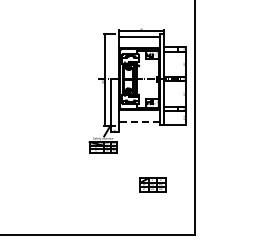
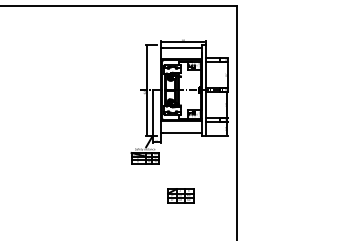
line: (140, 121) -> (182, 132), dashed -> solid
part: (152, 184) -> (180, 195), moved

